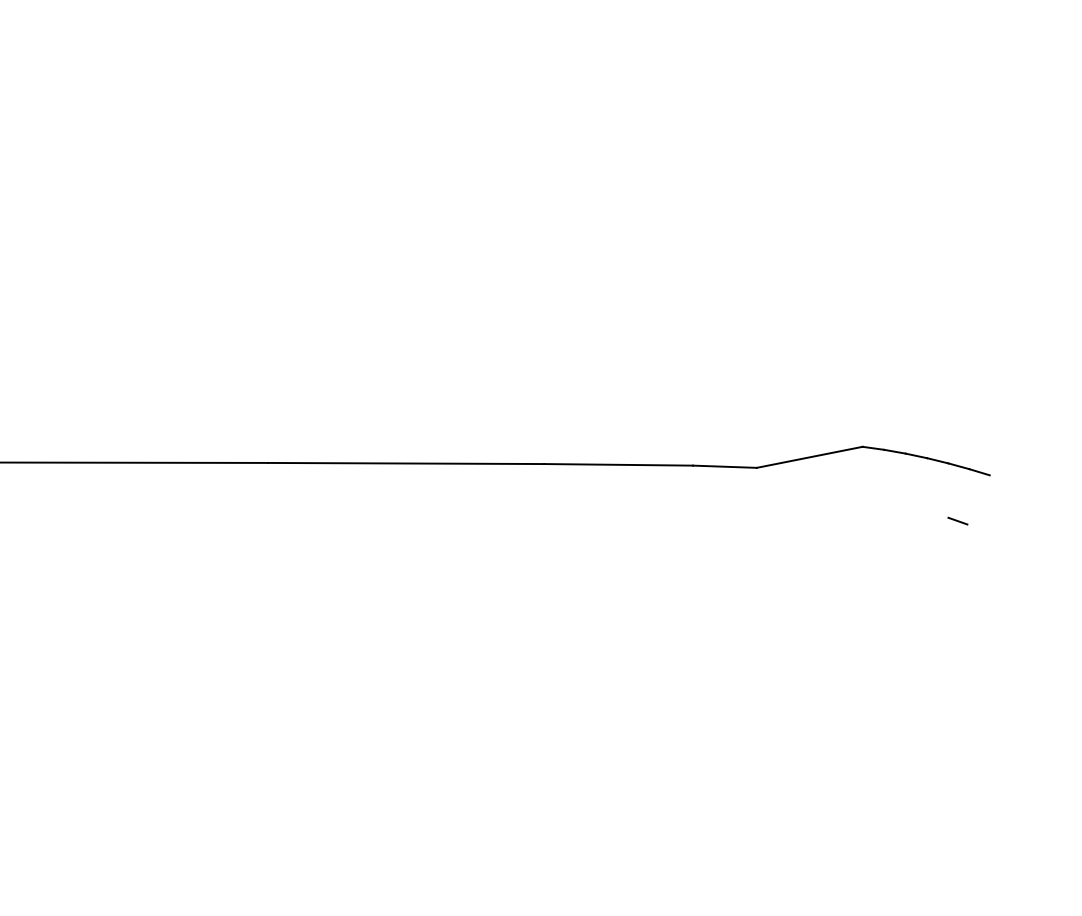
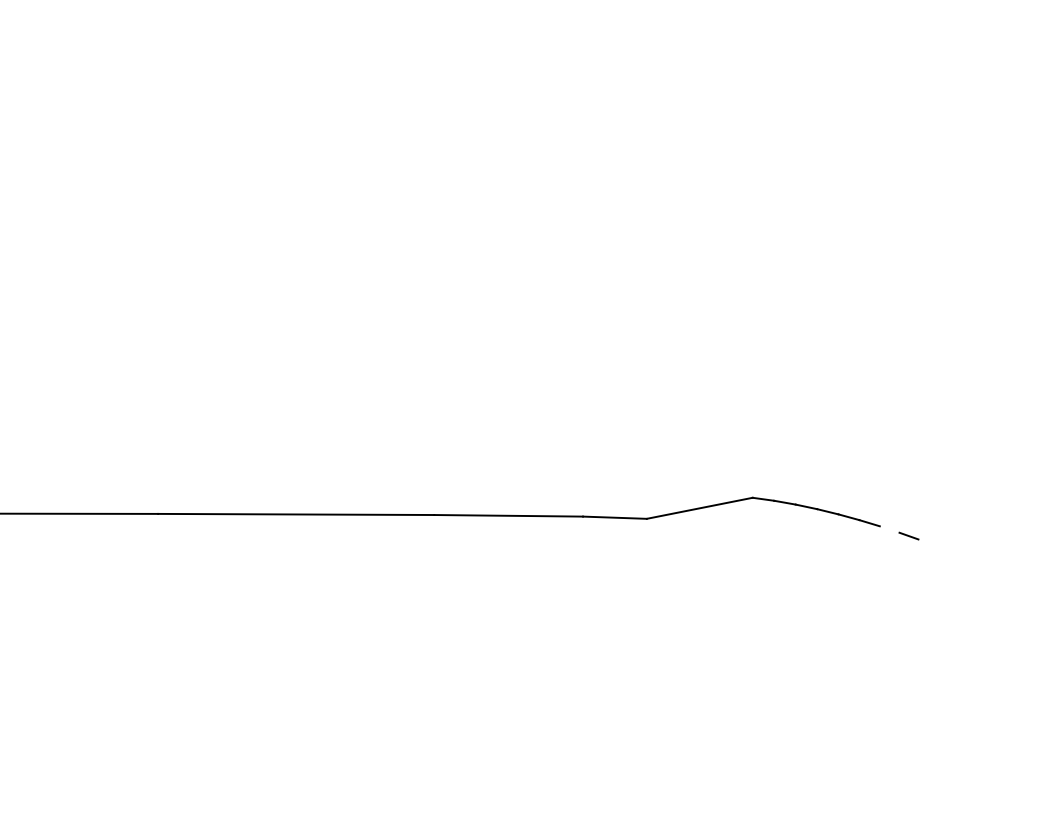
line: (957, 520) -> (908, 535), moved

